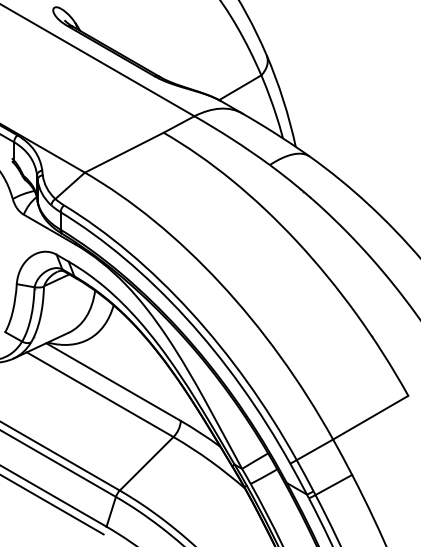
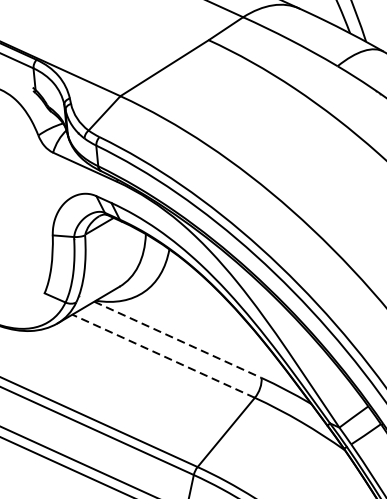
line: (113, 382) -> (177, 340), solid -> dashed
line: (100, 394) -> (163, 355), solid -> dashed

